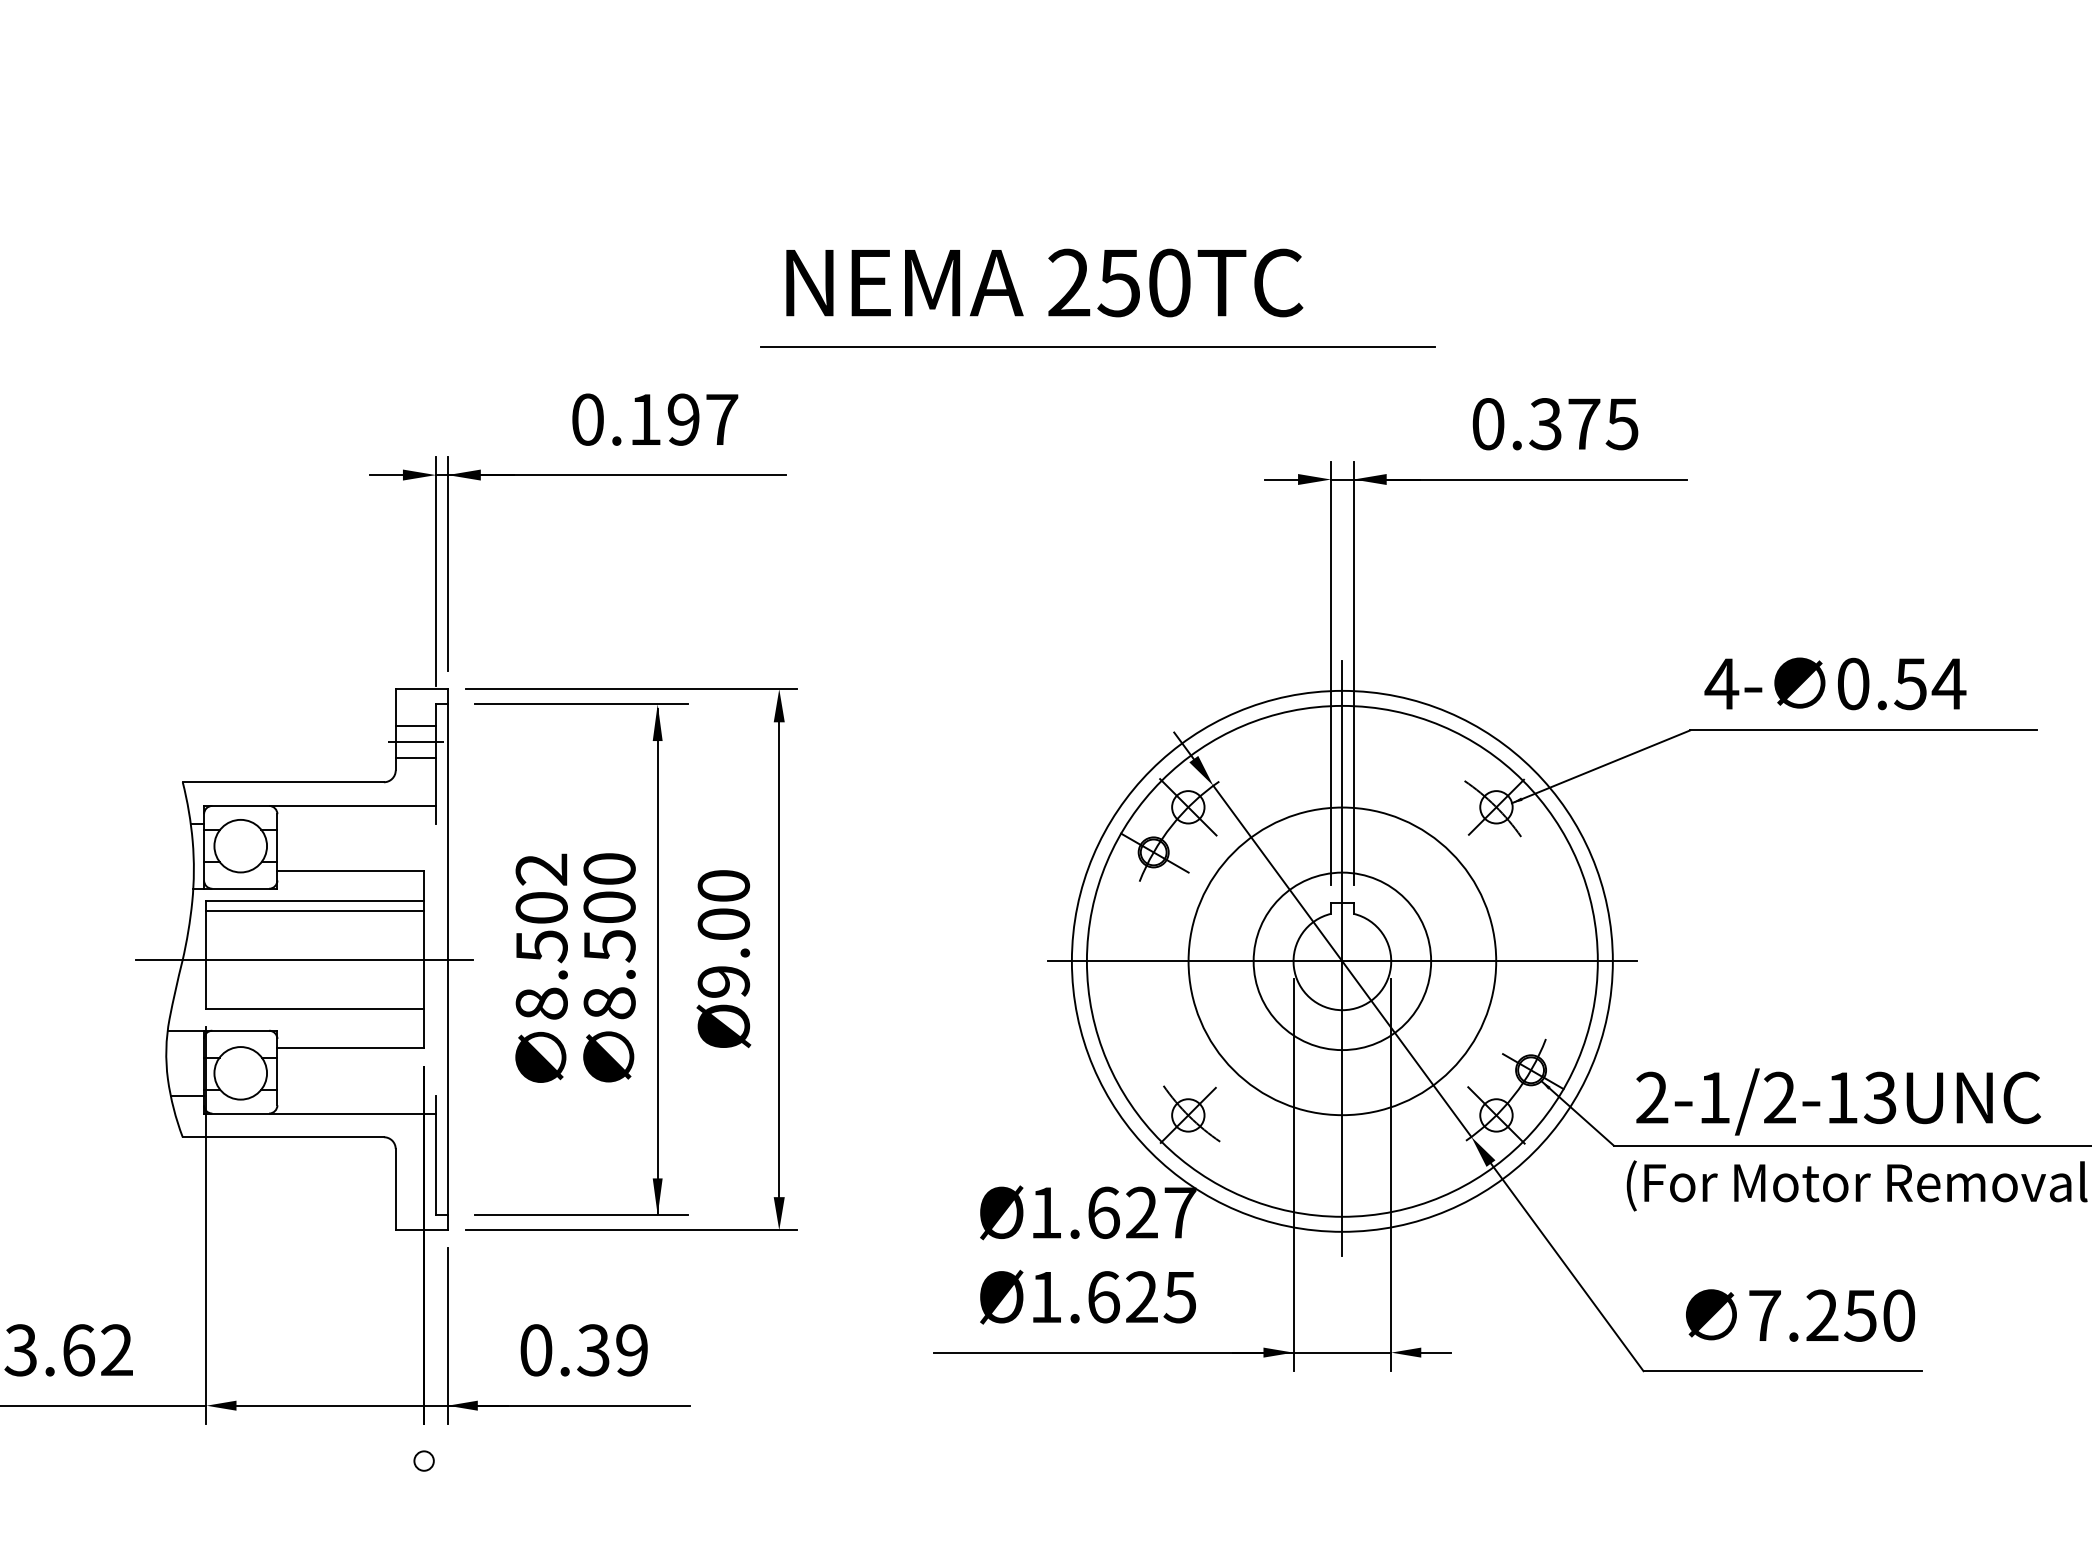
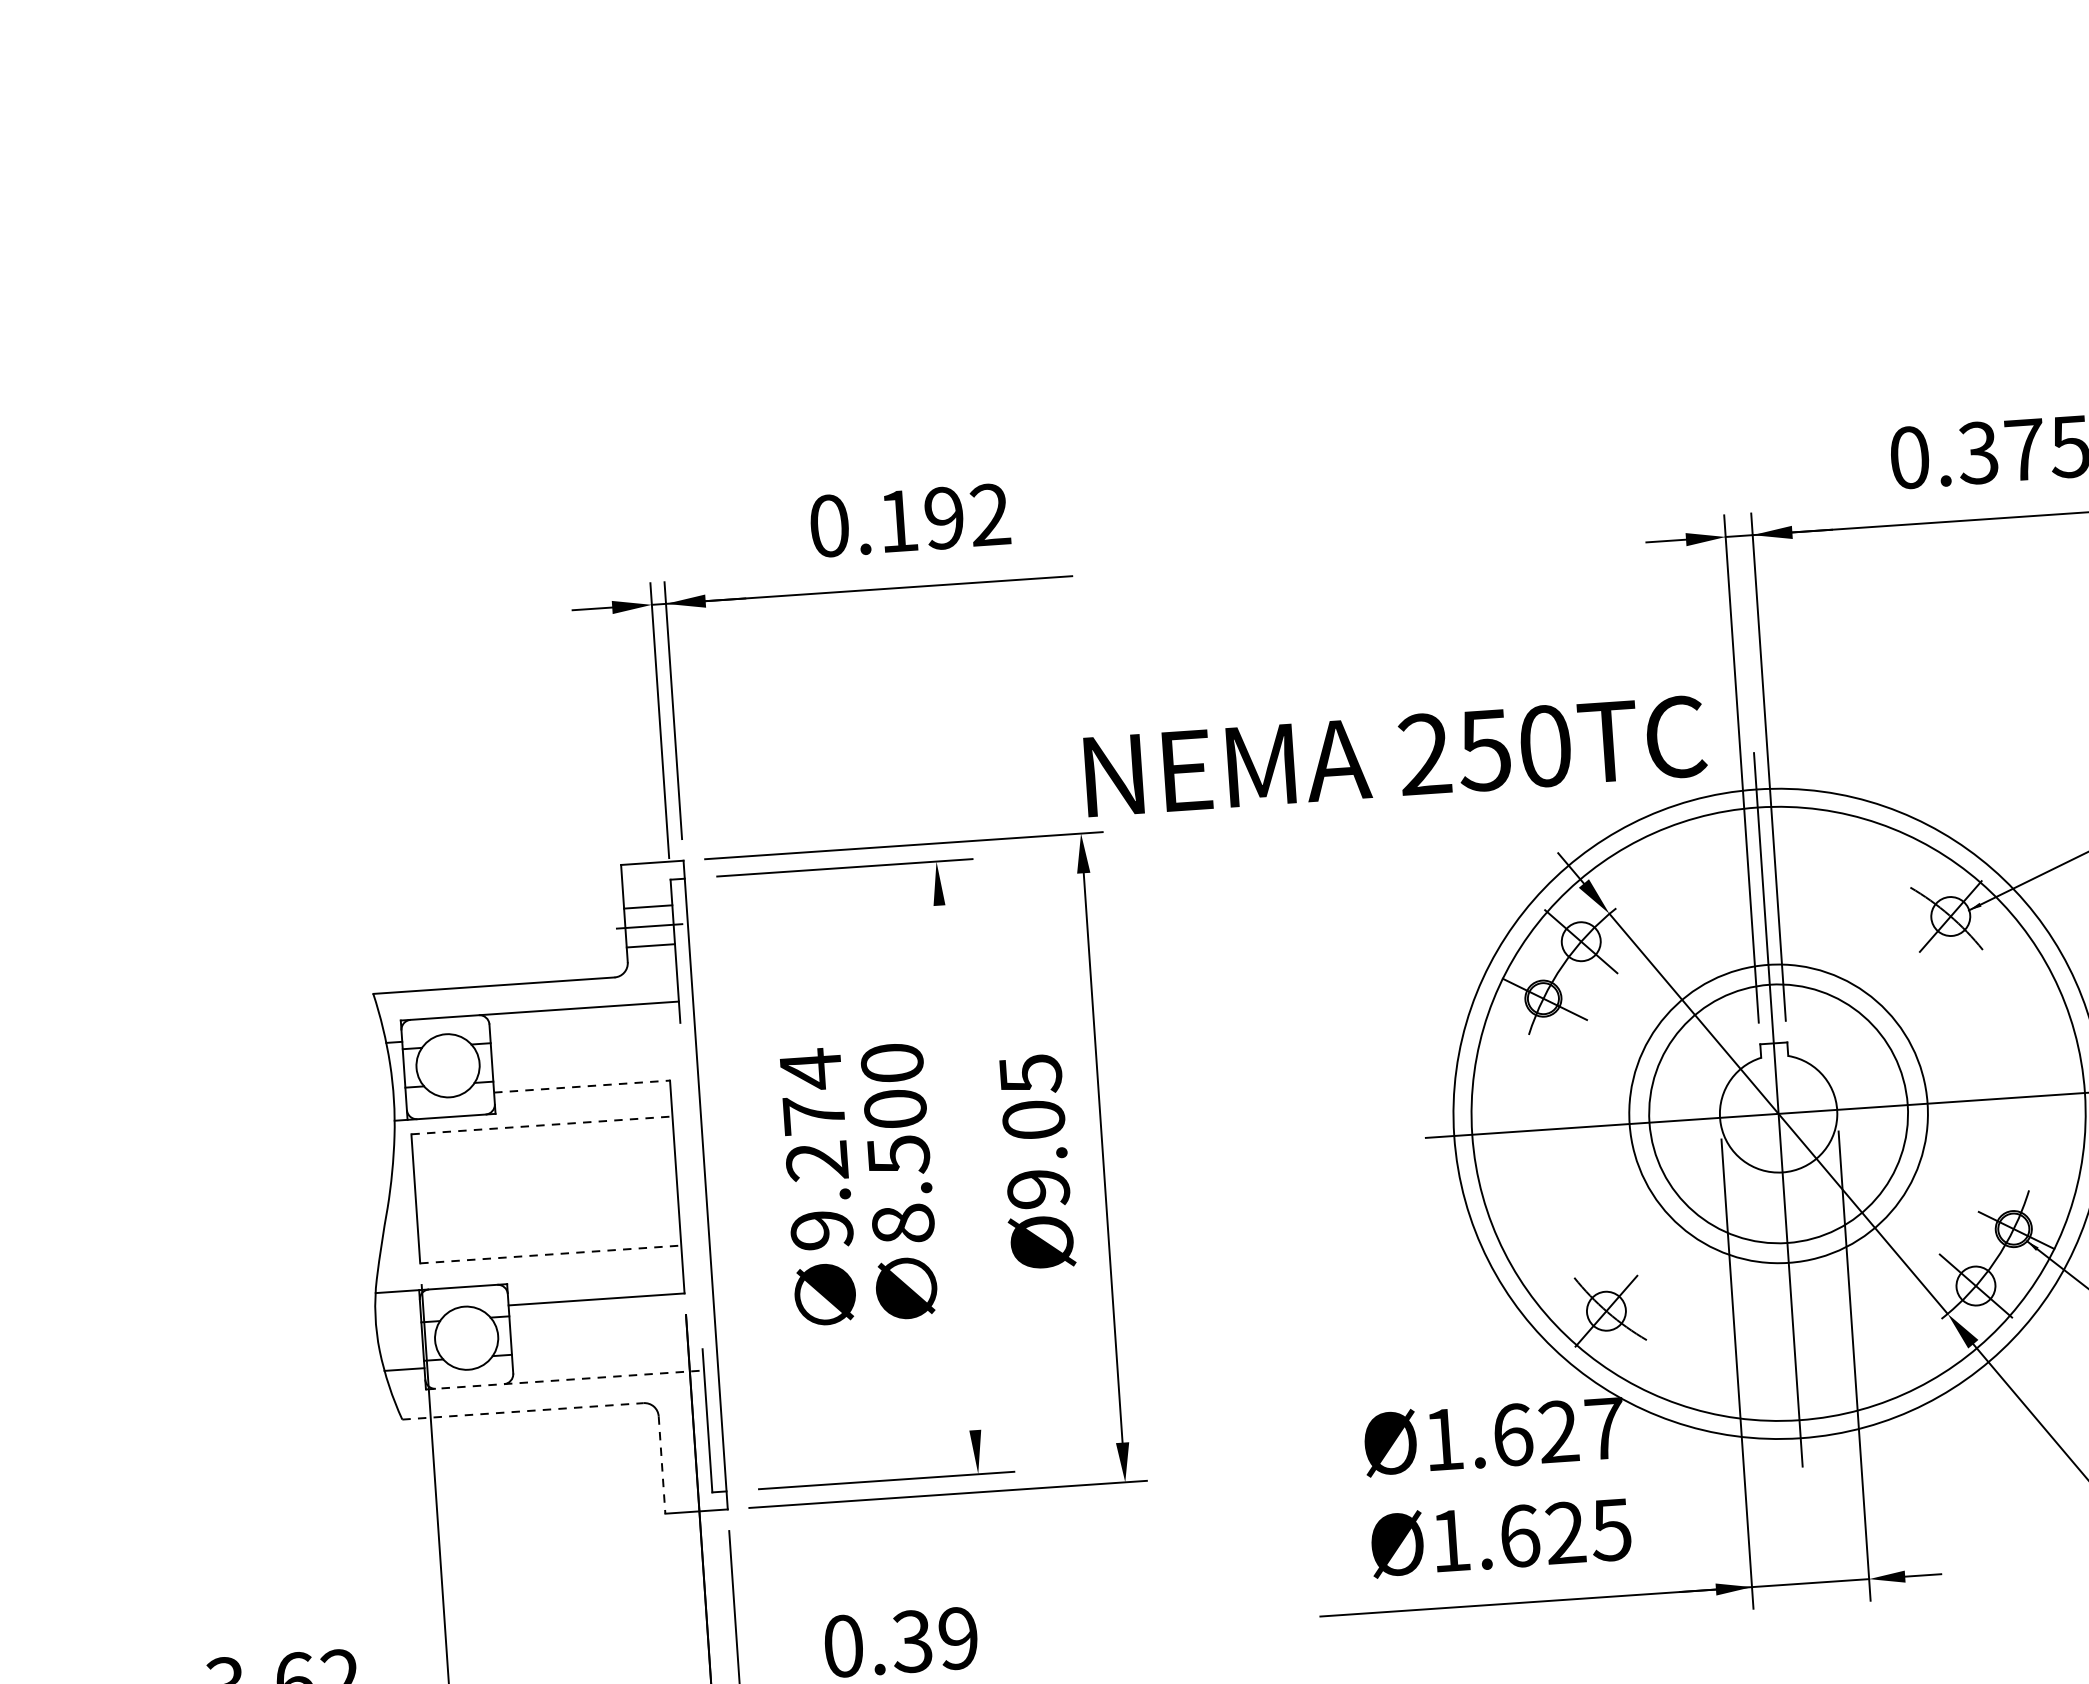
text: (1044, 282) -> (1395, 755), moved
line: (1098, 346) -> (1435, 396), removed
text: (722, 418) -> (990, 513), 0.197 -> 0.192
line: (351, 871) -> (582, 1087), solid -> dashed
text: (723, 886) -> (1030, 1074), 9.00 -> 9.05
line: (315, 900) -> (542, 1124), solid -> dashed
line: (315, 910) -> (542, 1136), removed
text: (541, 935) -> (816, 1148), 8.502 -> 9.274
line: (303, 959) -> (532, 1196), removed
line: (657, 961) -> (957, 1170), removed
circle: (1342, 961) -> (1778, 1114), size x0.7
circle: (1342, 961) -> (1778, 1114), size x1.4
line: (315, 1008) -> (550, 1254), solid -> dashed
line: (320, 1113) -> (565, 1379), solid -> dashed
line: (283, 1137) -> (523, 1411), solid -> dashed
line: (395, 1189) -> (661, 1464), solid -> dashed

